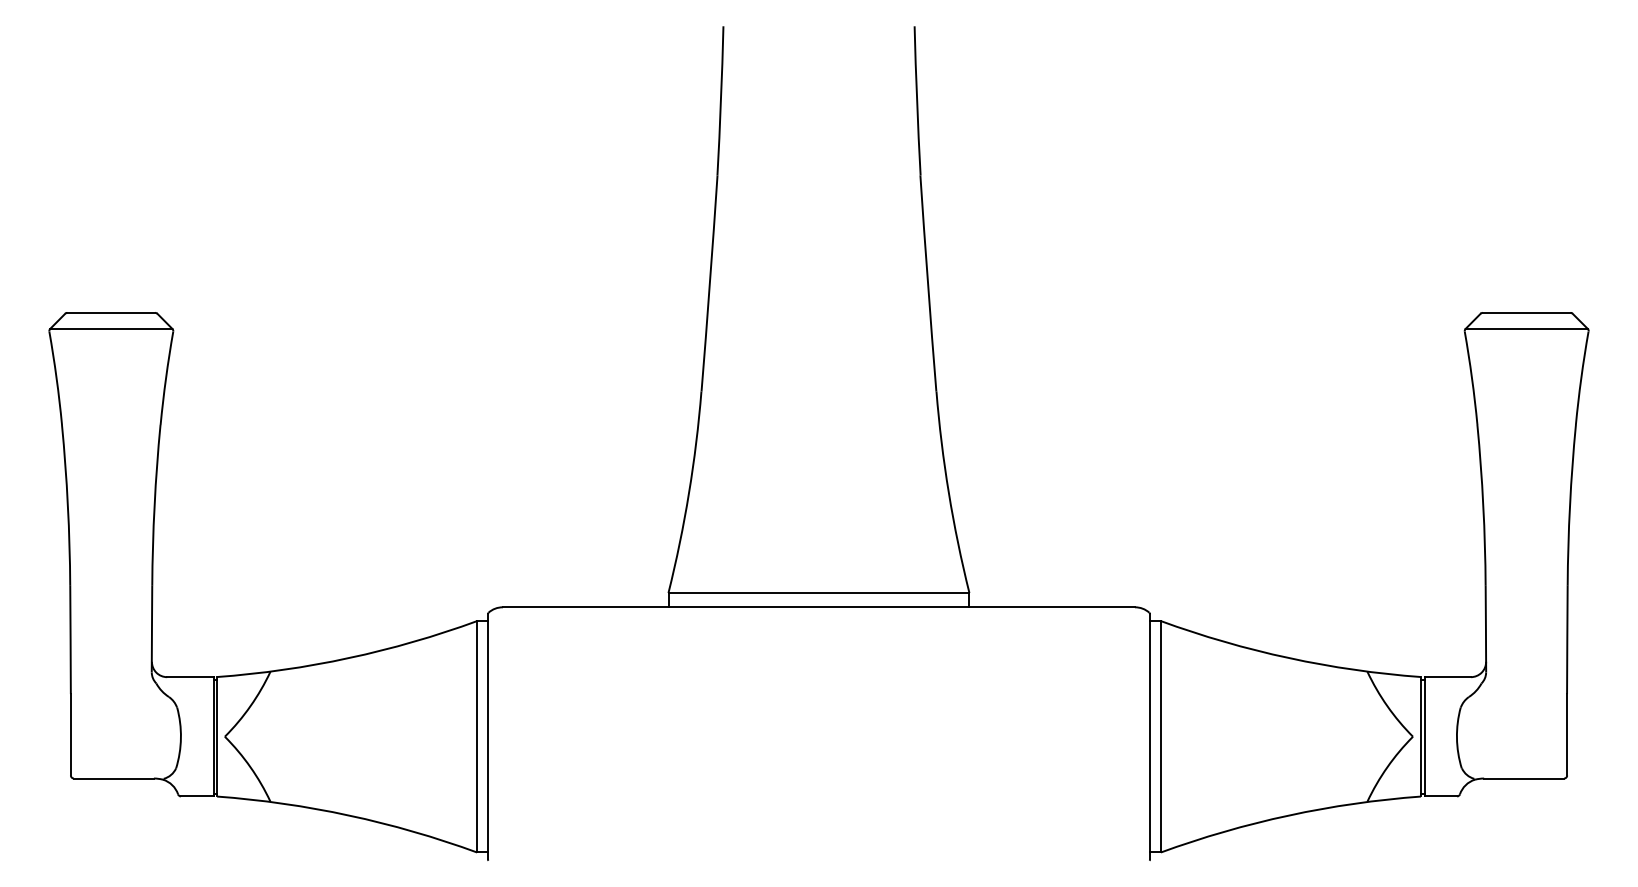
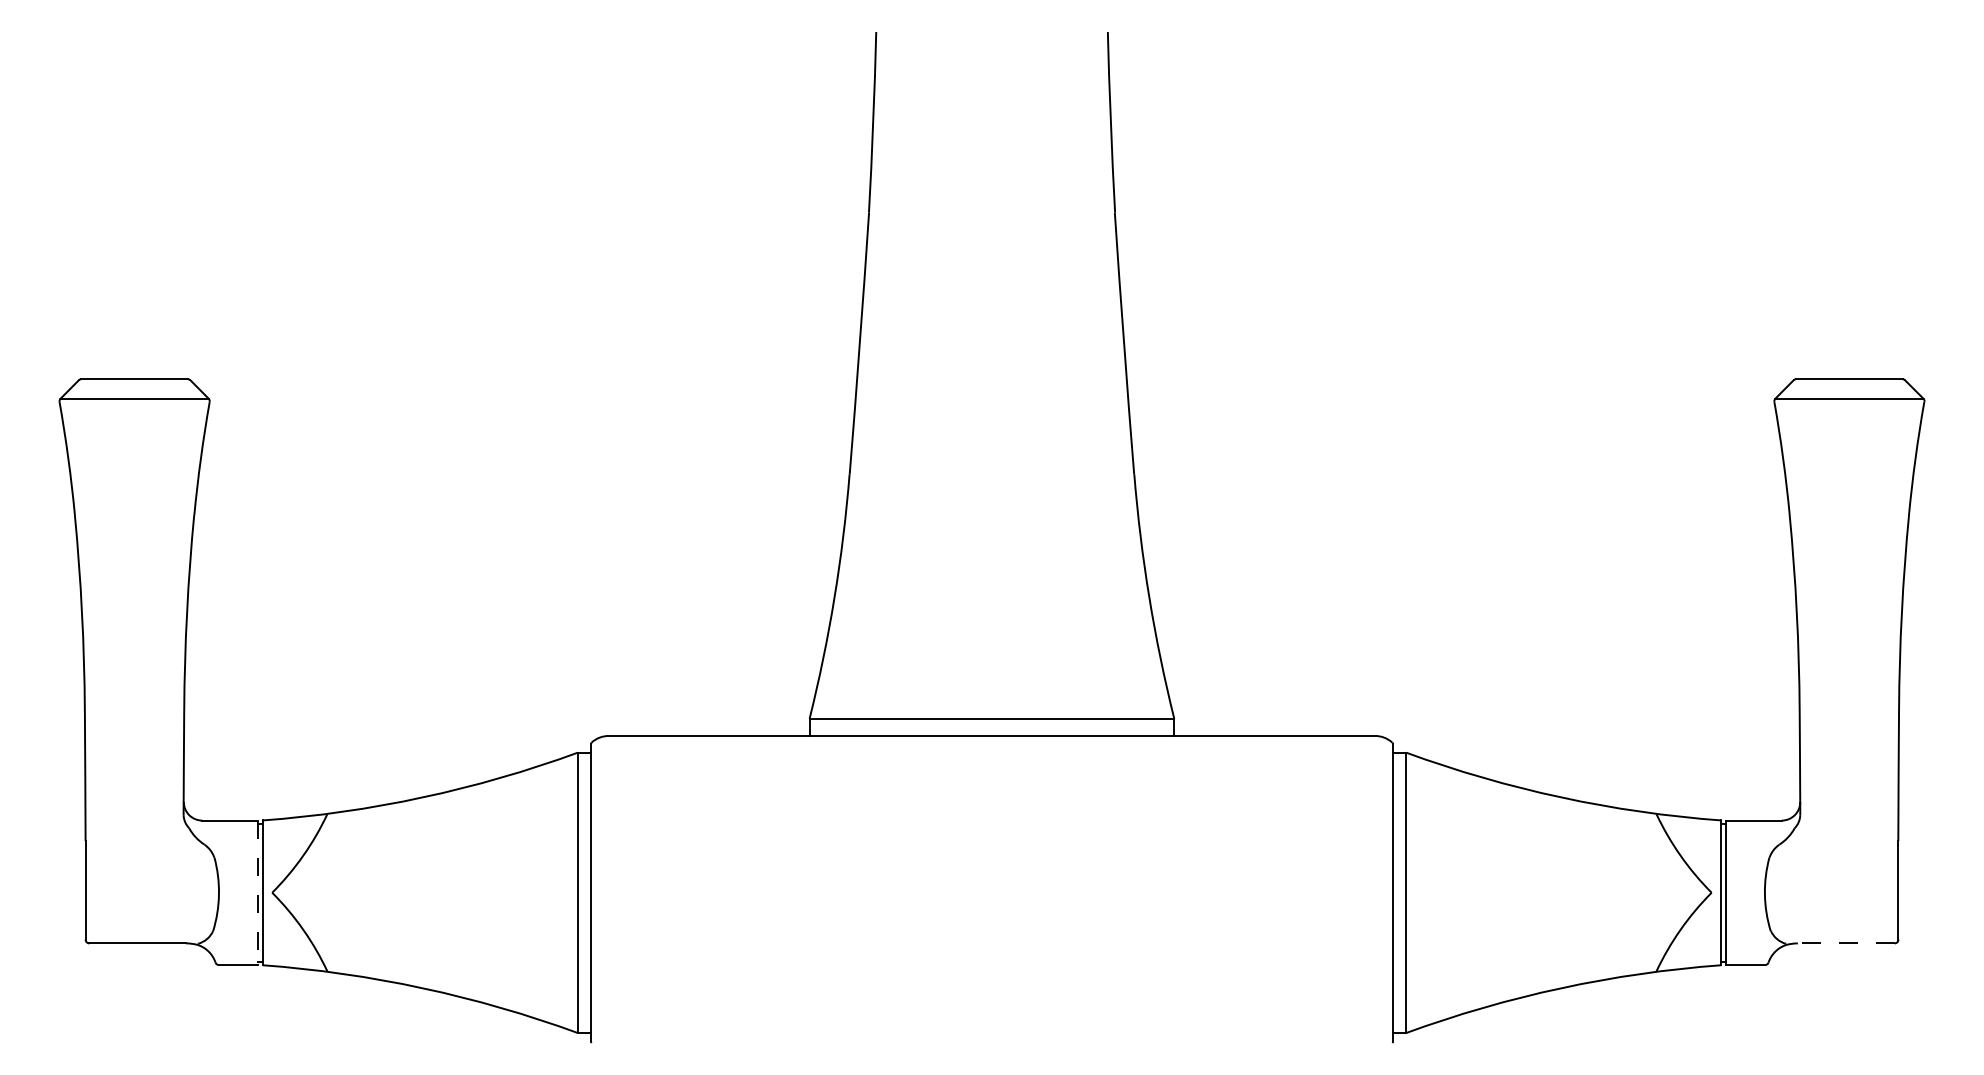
line: (213, 737) -> (258, 893), solid -> dashed
line: (1523, 778) -> (1845, 943), solid -> dashed

